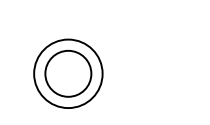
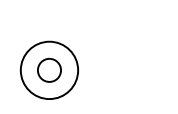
circle: (68, 73) -> (49, 70), size x0.6

